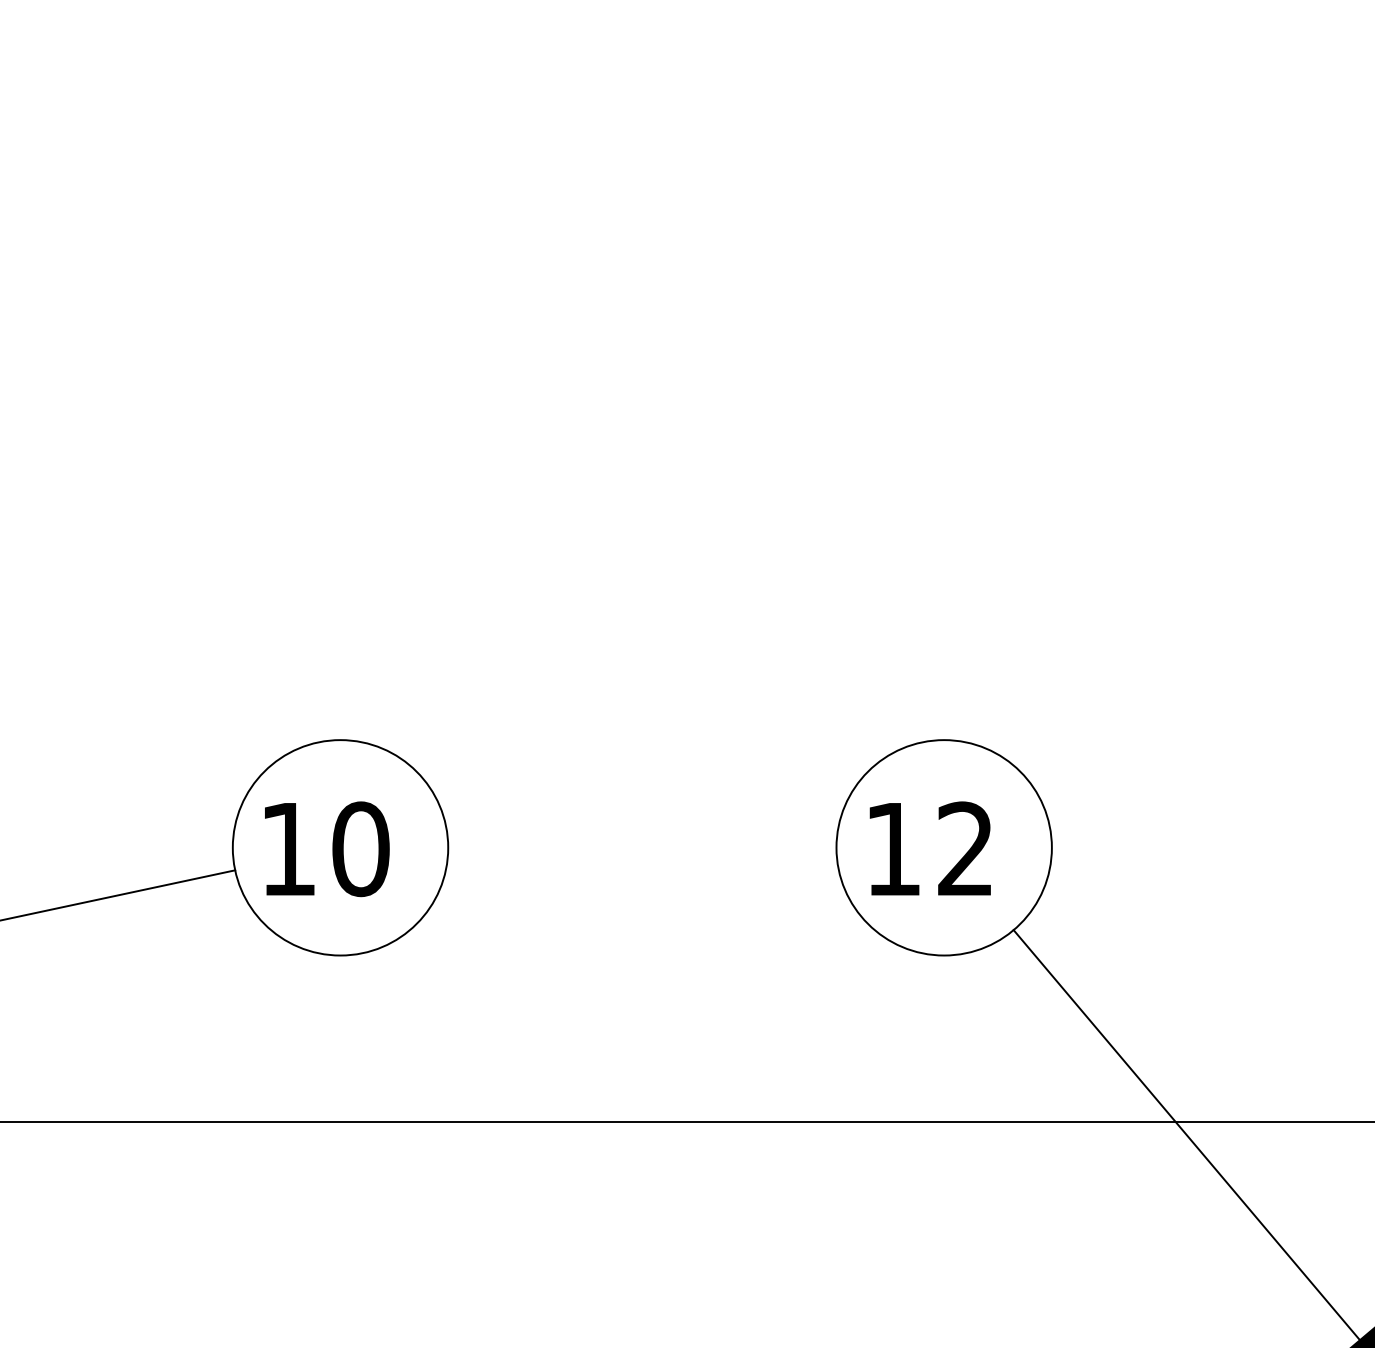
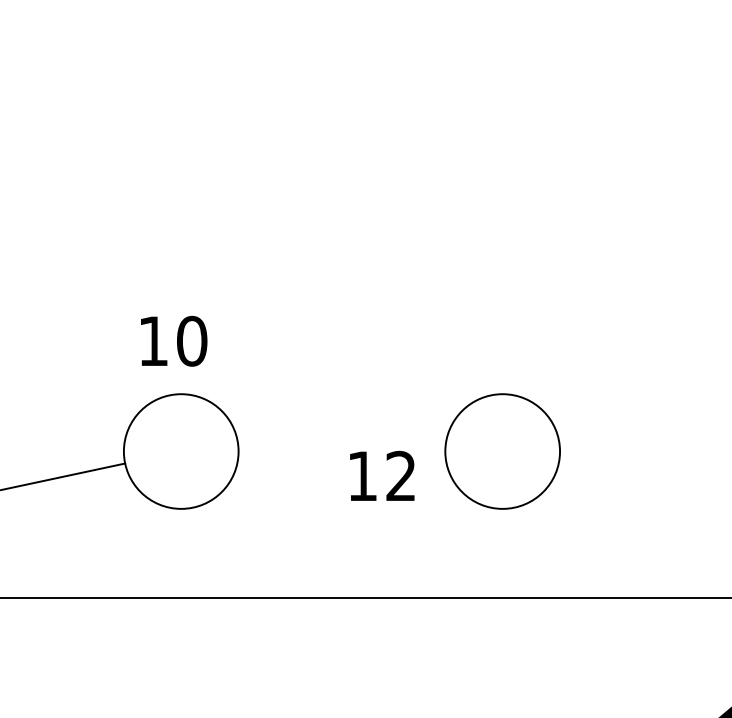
text: (327, 847) -> (174, 340), moved
text: (930, 847) -> (382, 475), moved
line: (1186, 1135) -> (631, 604), removed

